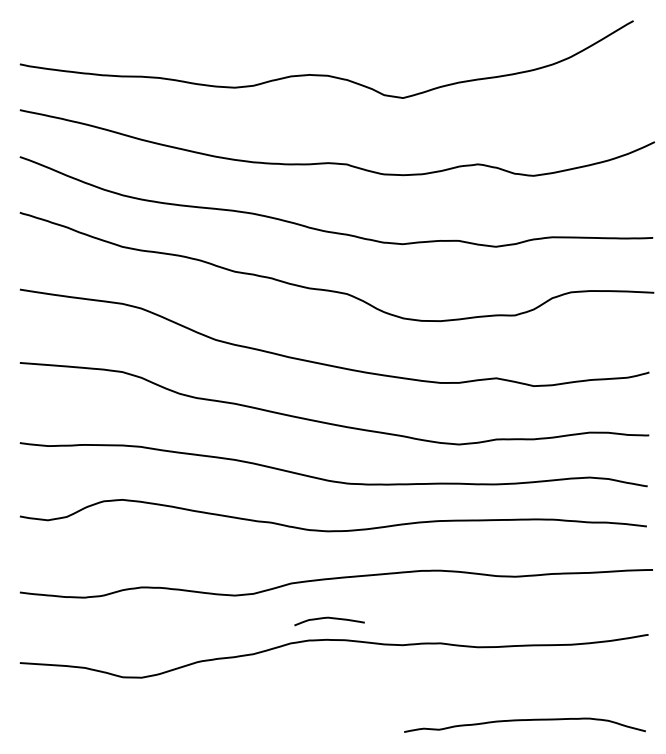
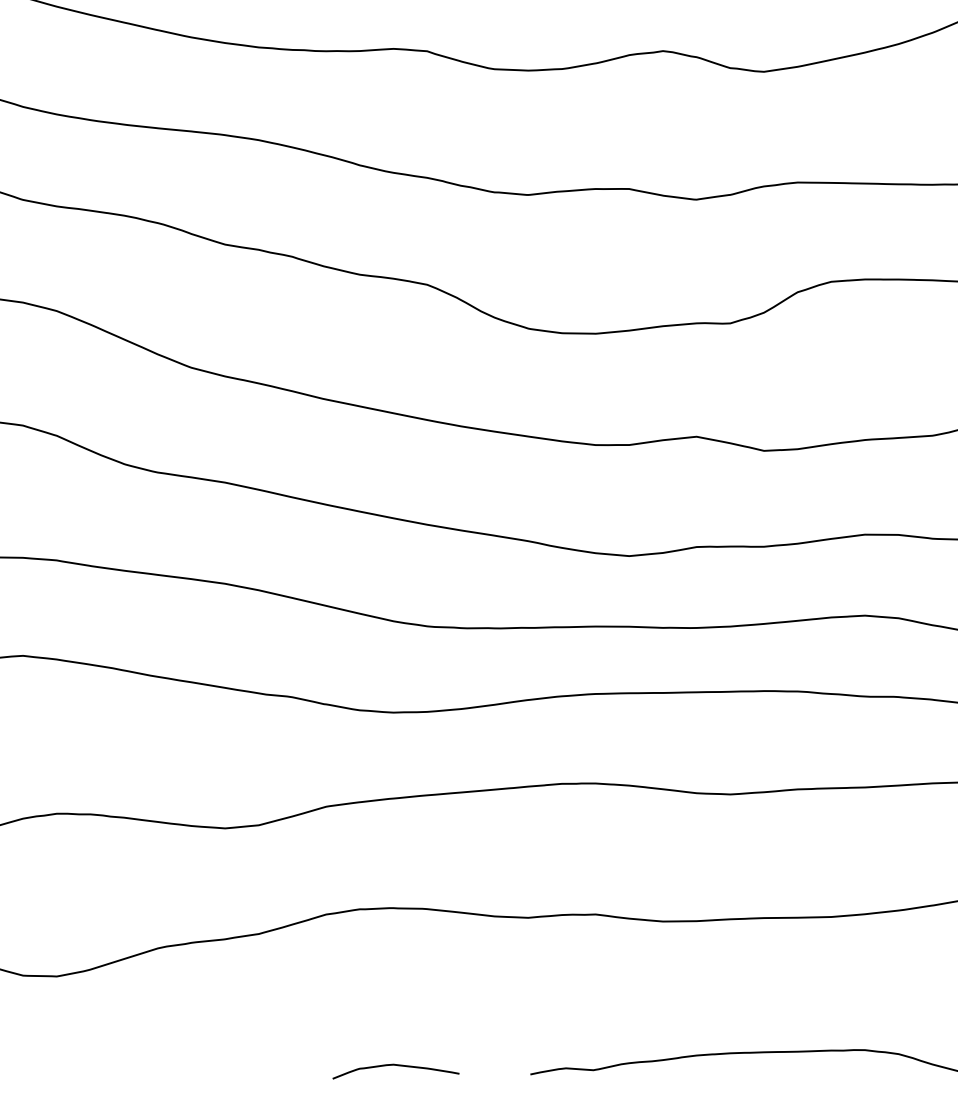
curve: (329, 618) -> (395, 1066), moved

